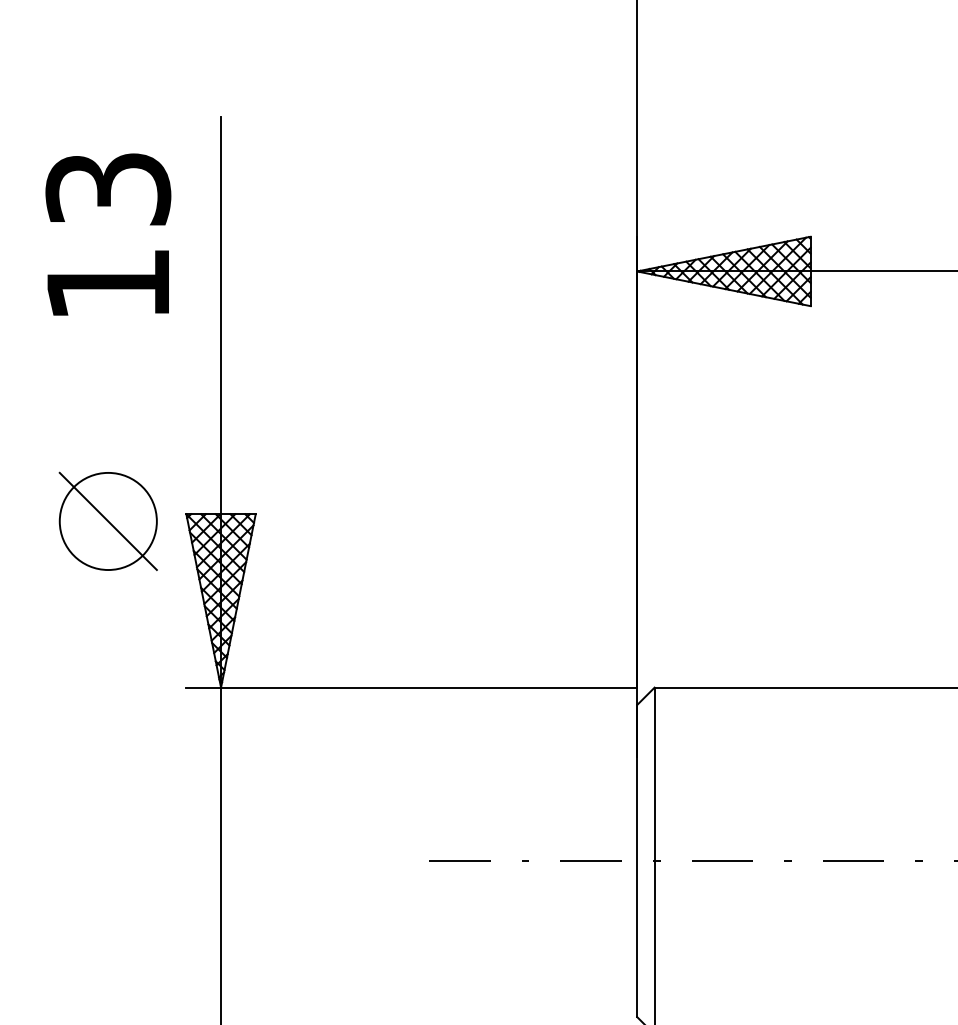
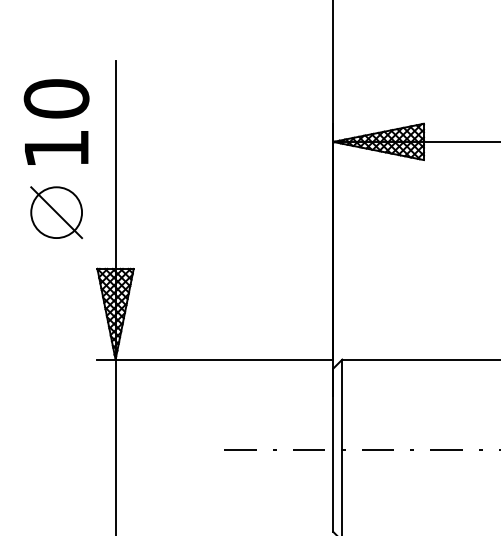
text: (108, 188) -> (56, 98), 13 -> 10
part: (108, 521) -> (56, 212), moved

